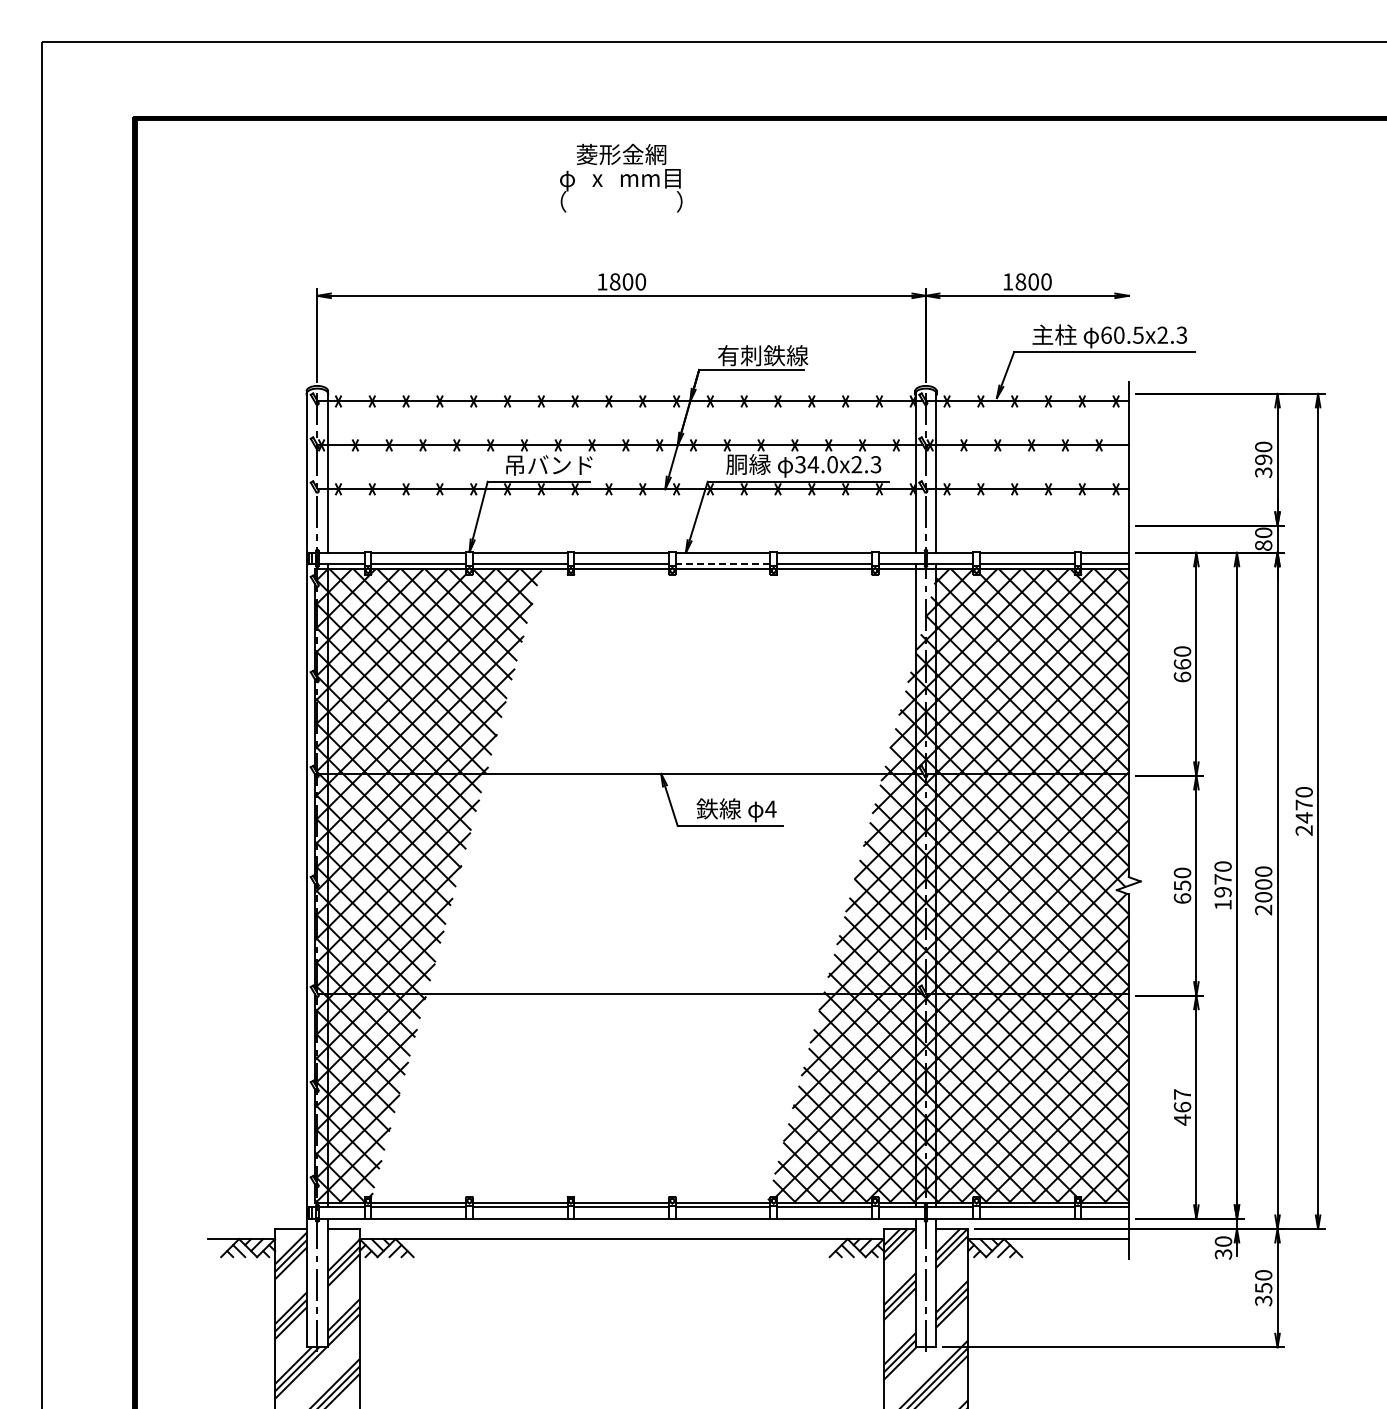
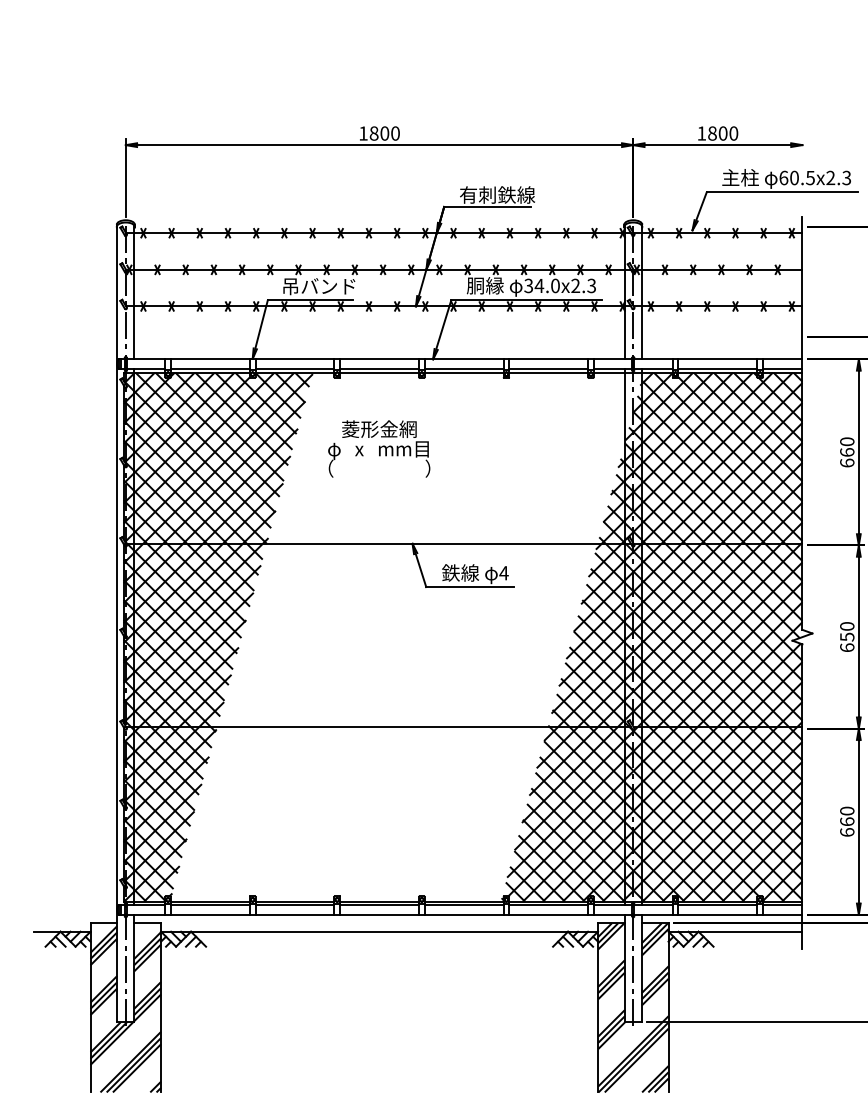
text: (621, 177) -> (379, 448), moved
line: (722, 564) -> (463, 369), dashed -> solid
text: (1182, 1107) -> (847, 821), 467 -> 660

